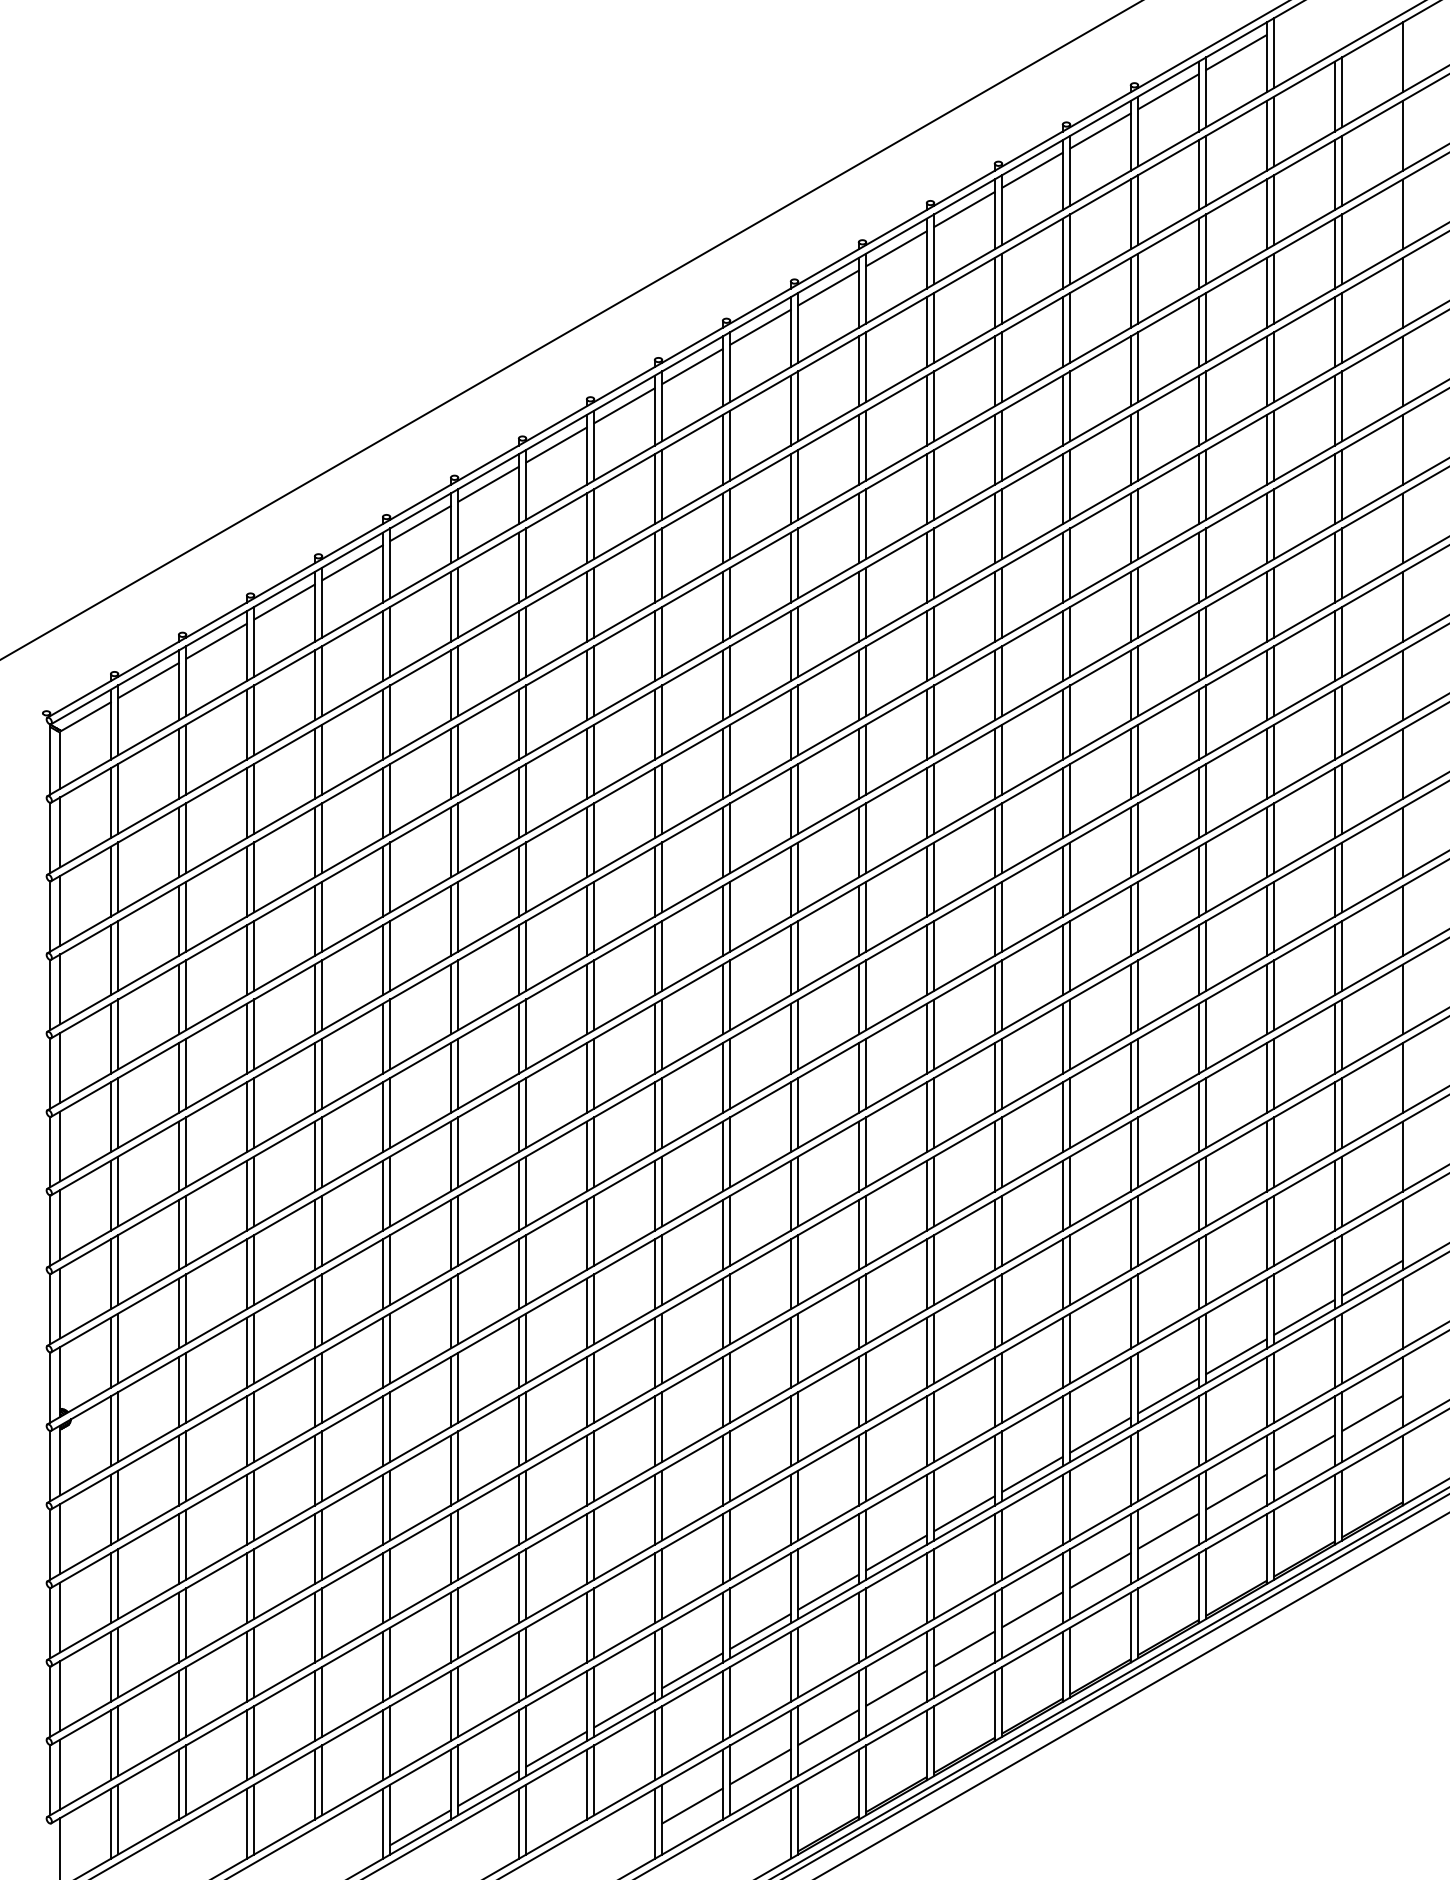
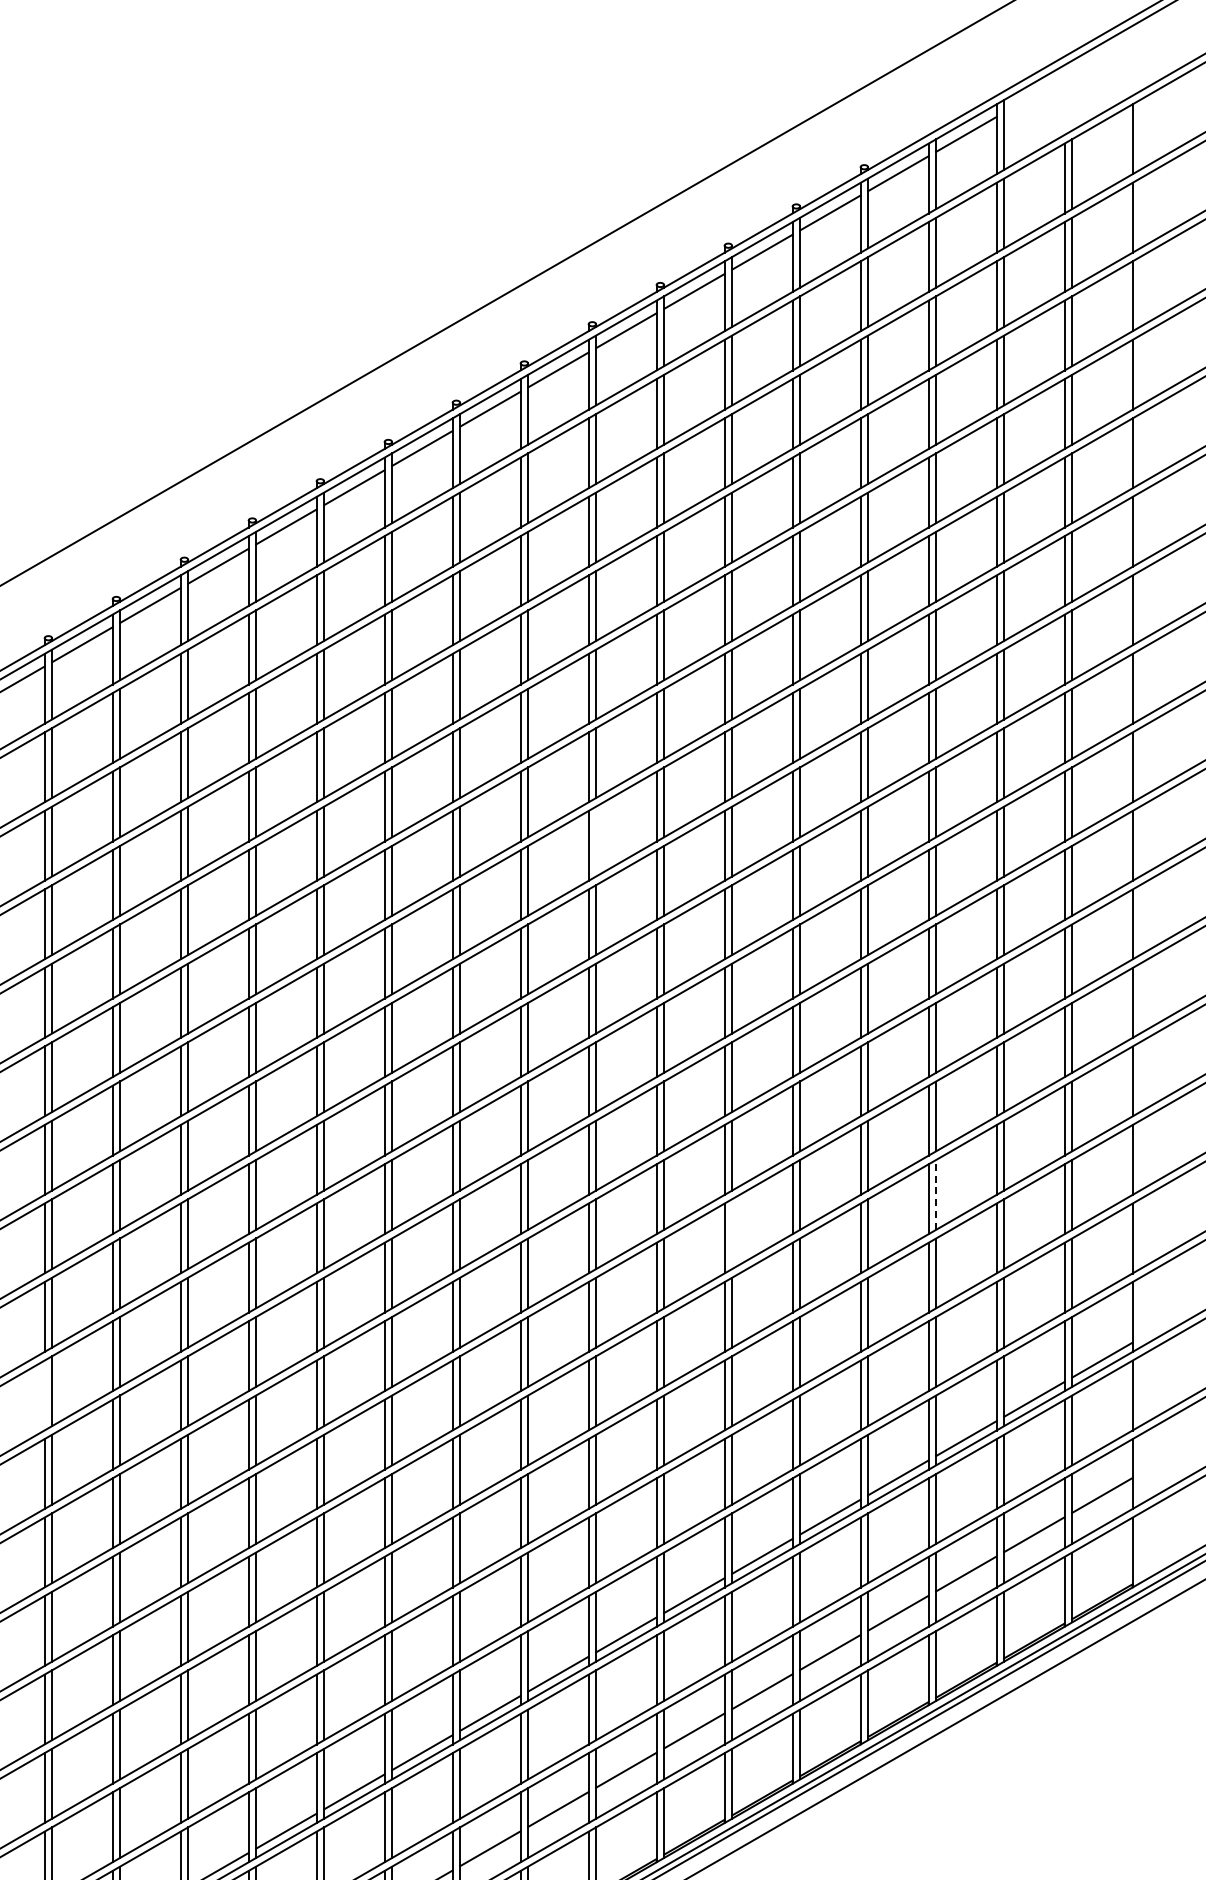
line: (866, 759) -> (596, 841), removed
line: (1206, 1113) -> (936, 1195), solid -> dashed
line: (1002, 1152) -> (732, 1234), removed
line: (314, 1313) -> (44, 1395), removed

